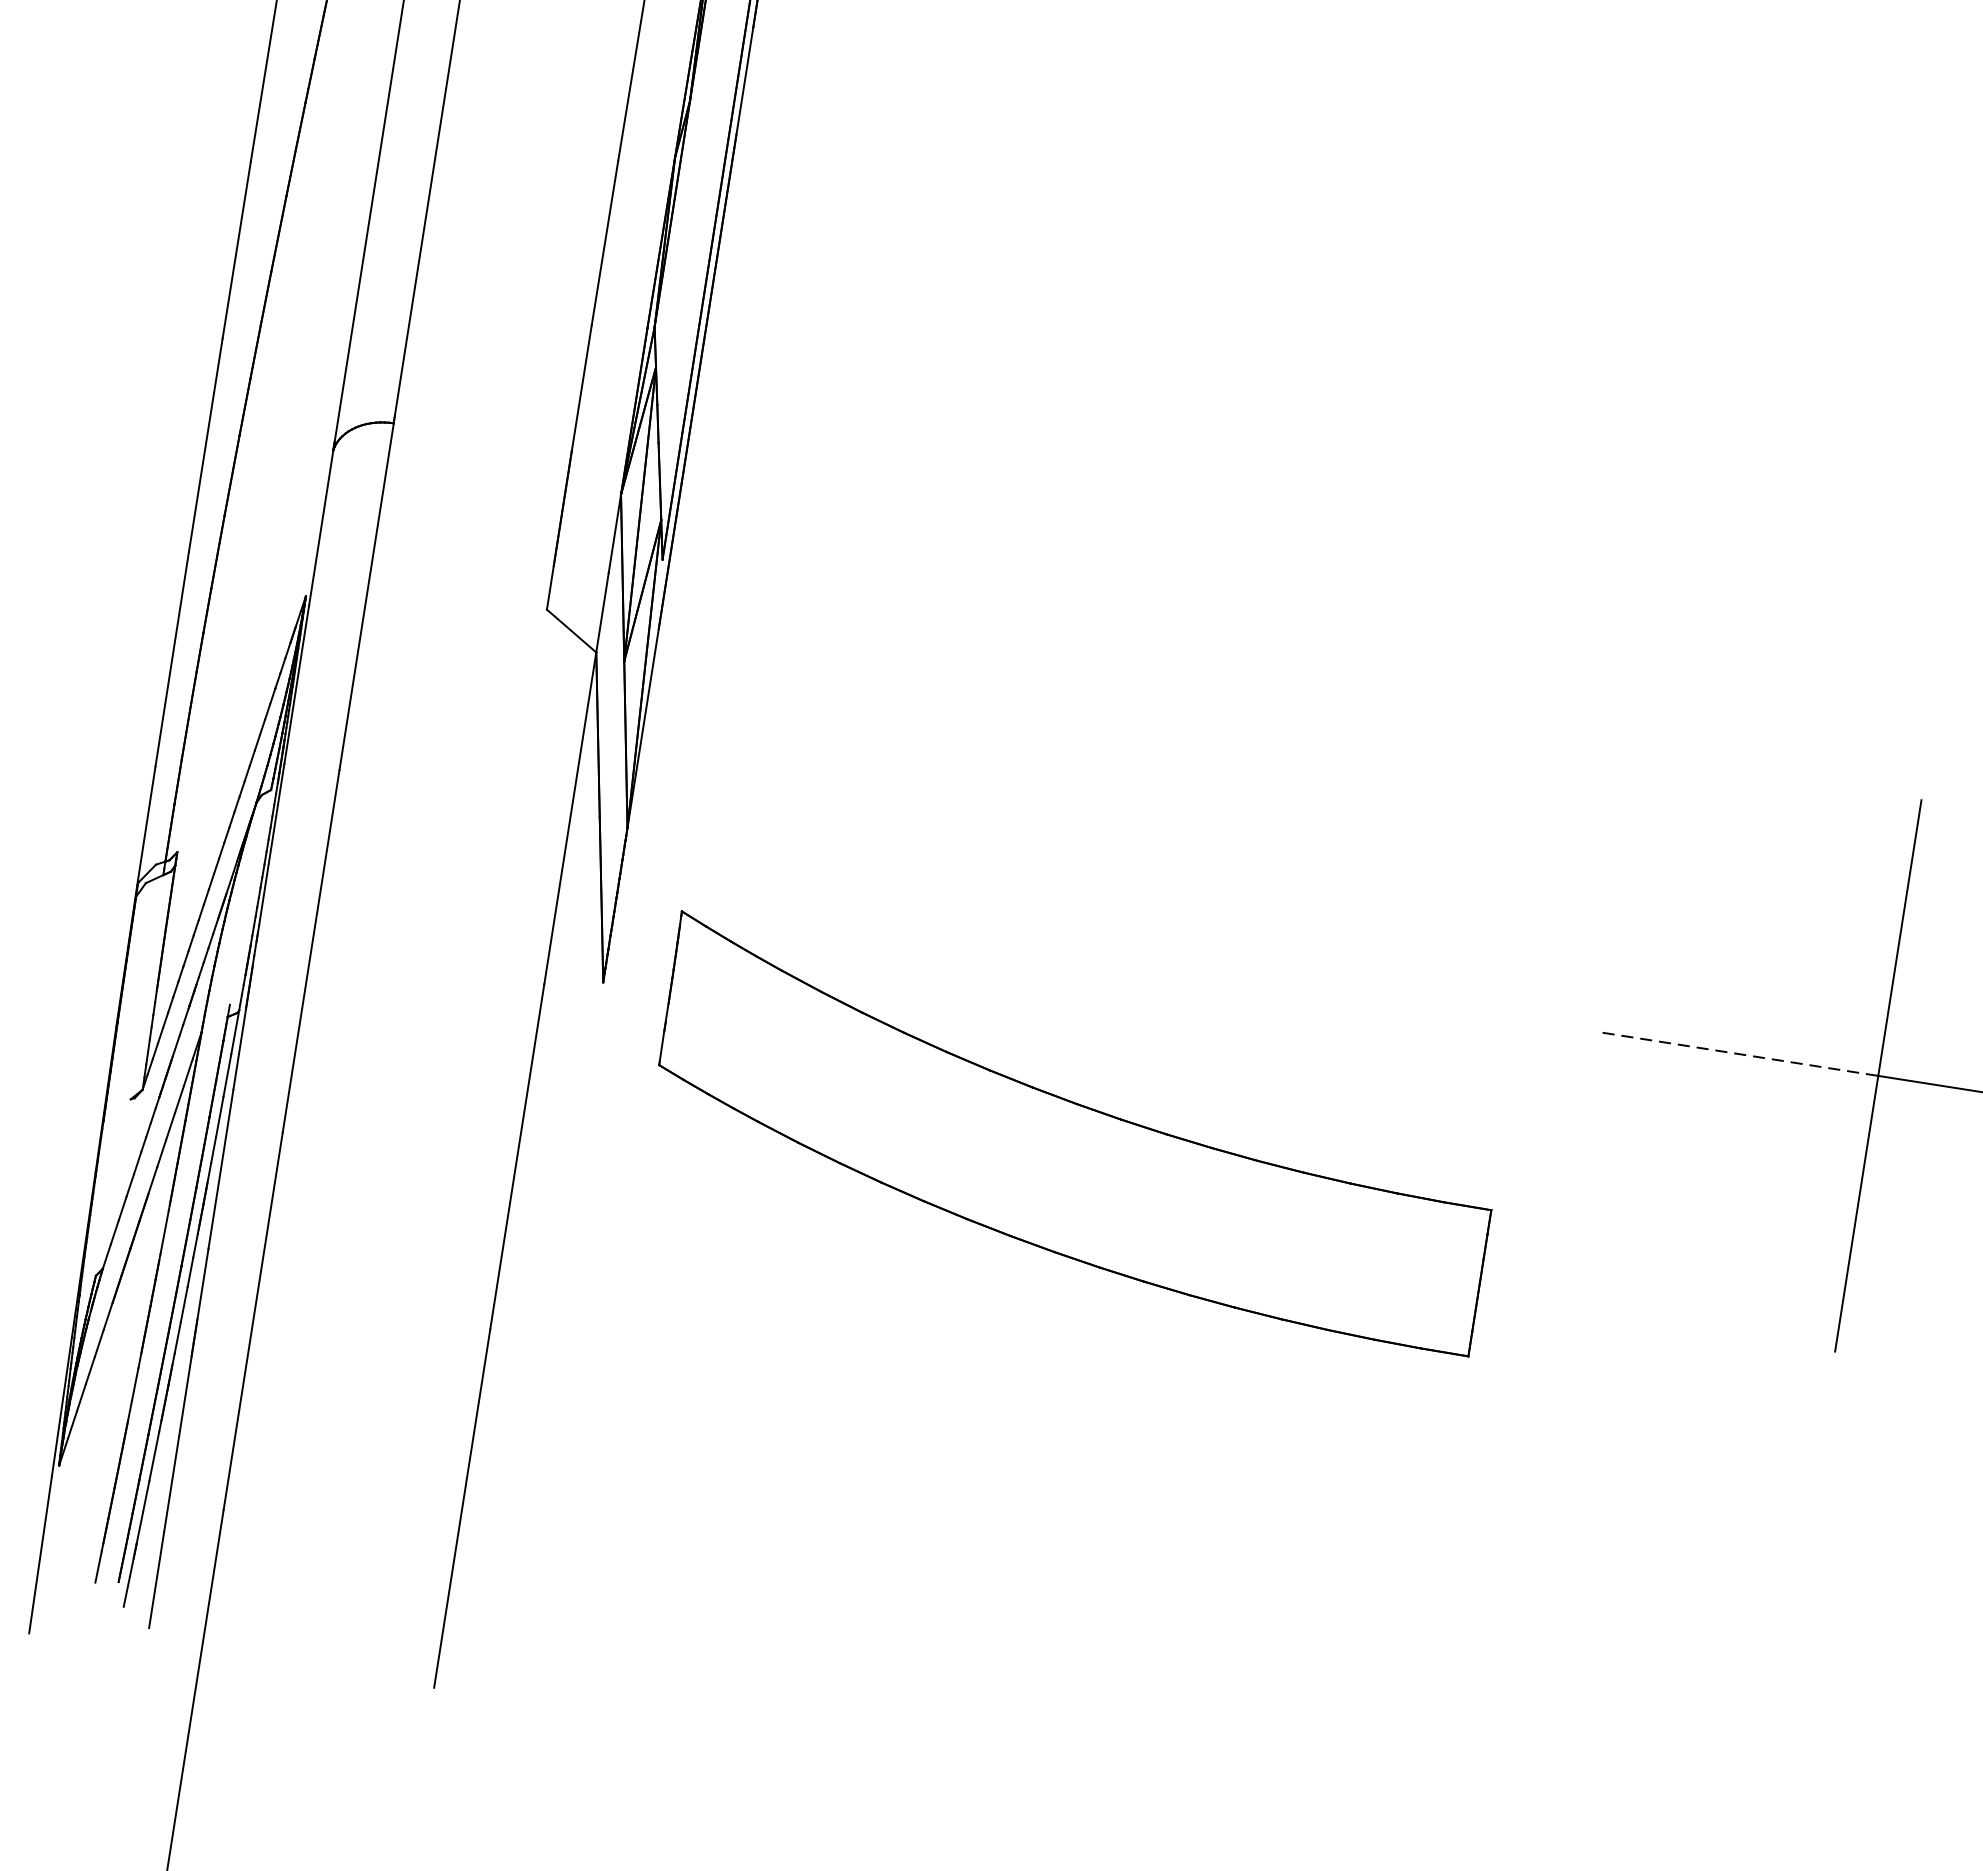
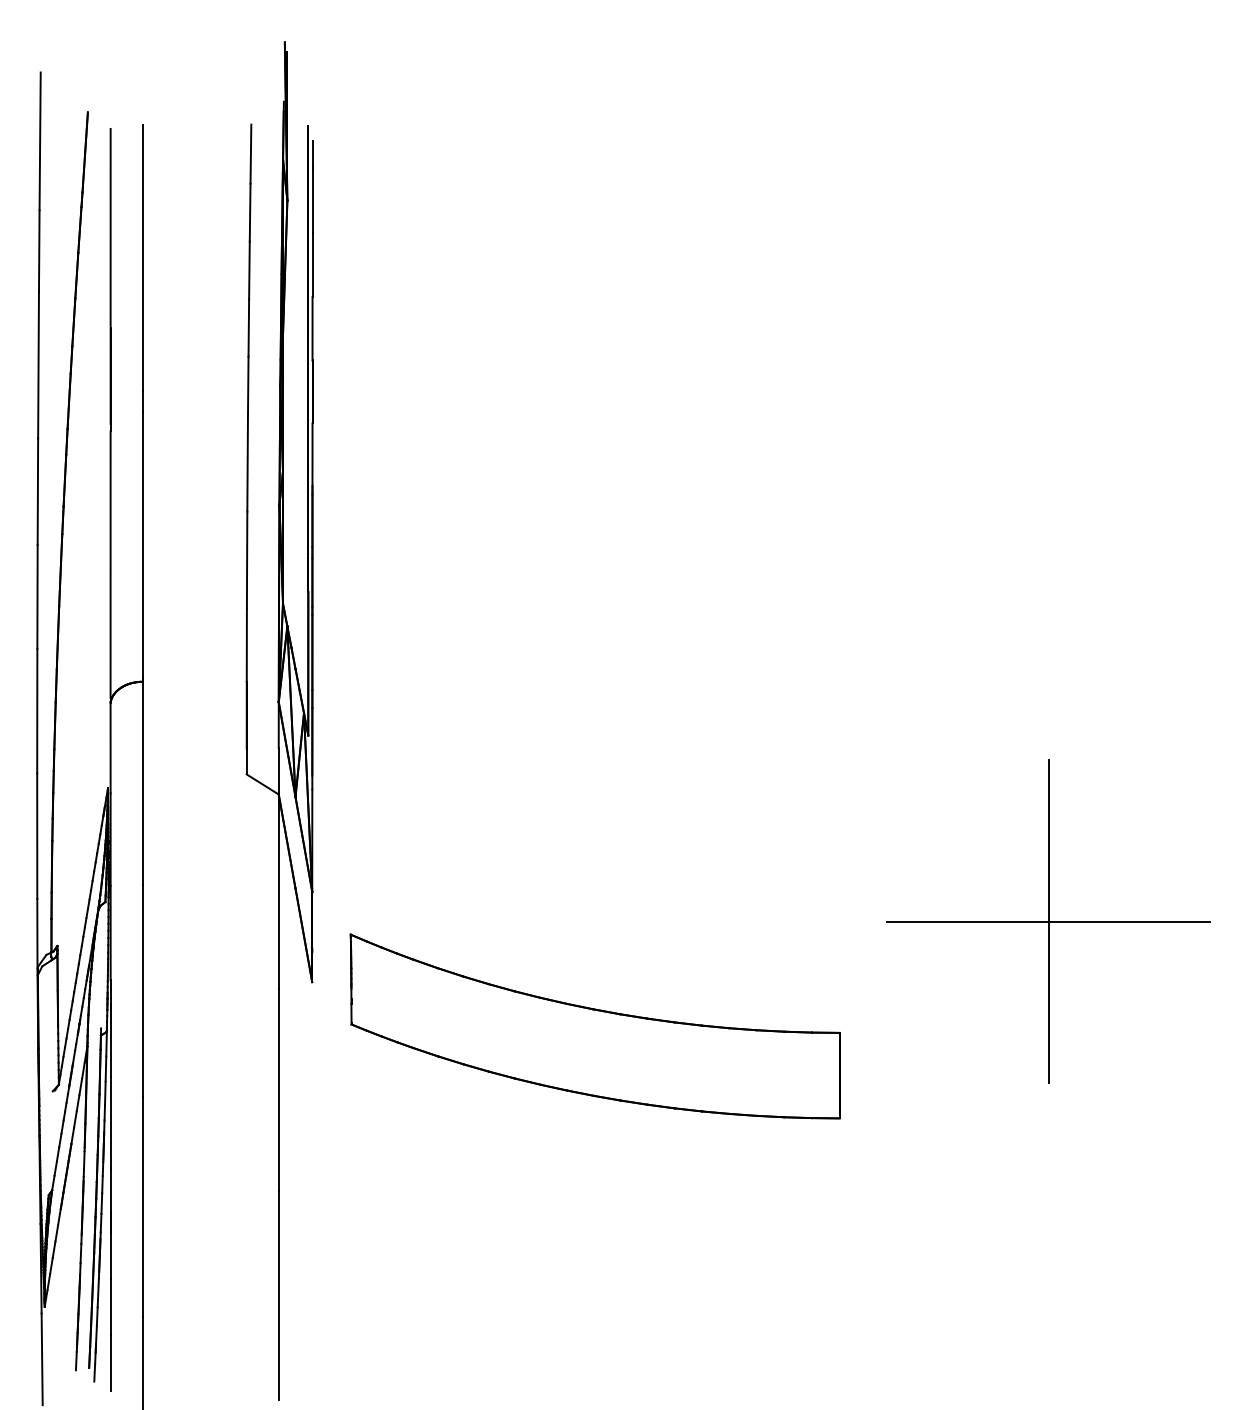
line: (1739, 1053) -> (967, 921), dashed -> solid

